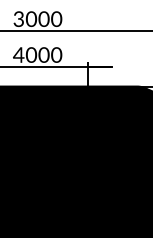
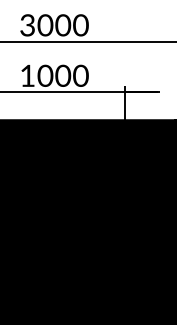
text: (18, 54) -> (27, 75), 4000 -> 1000

